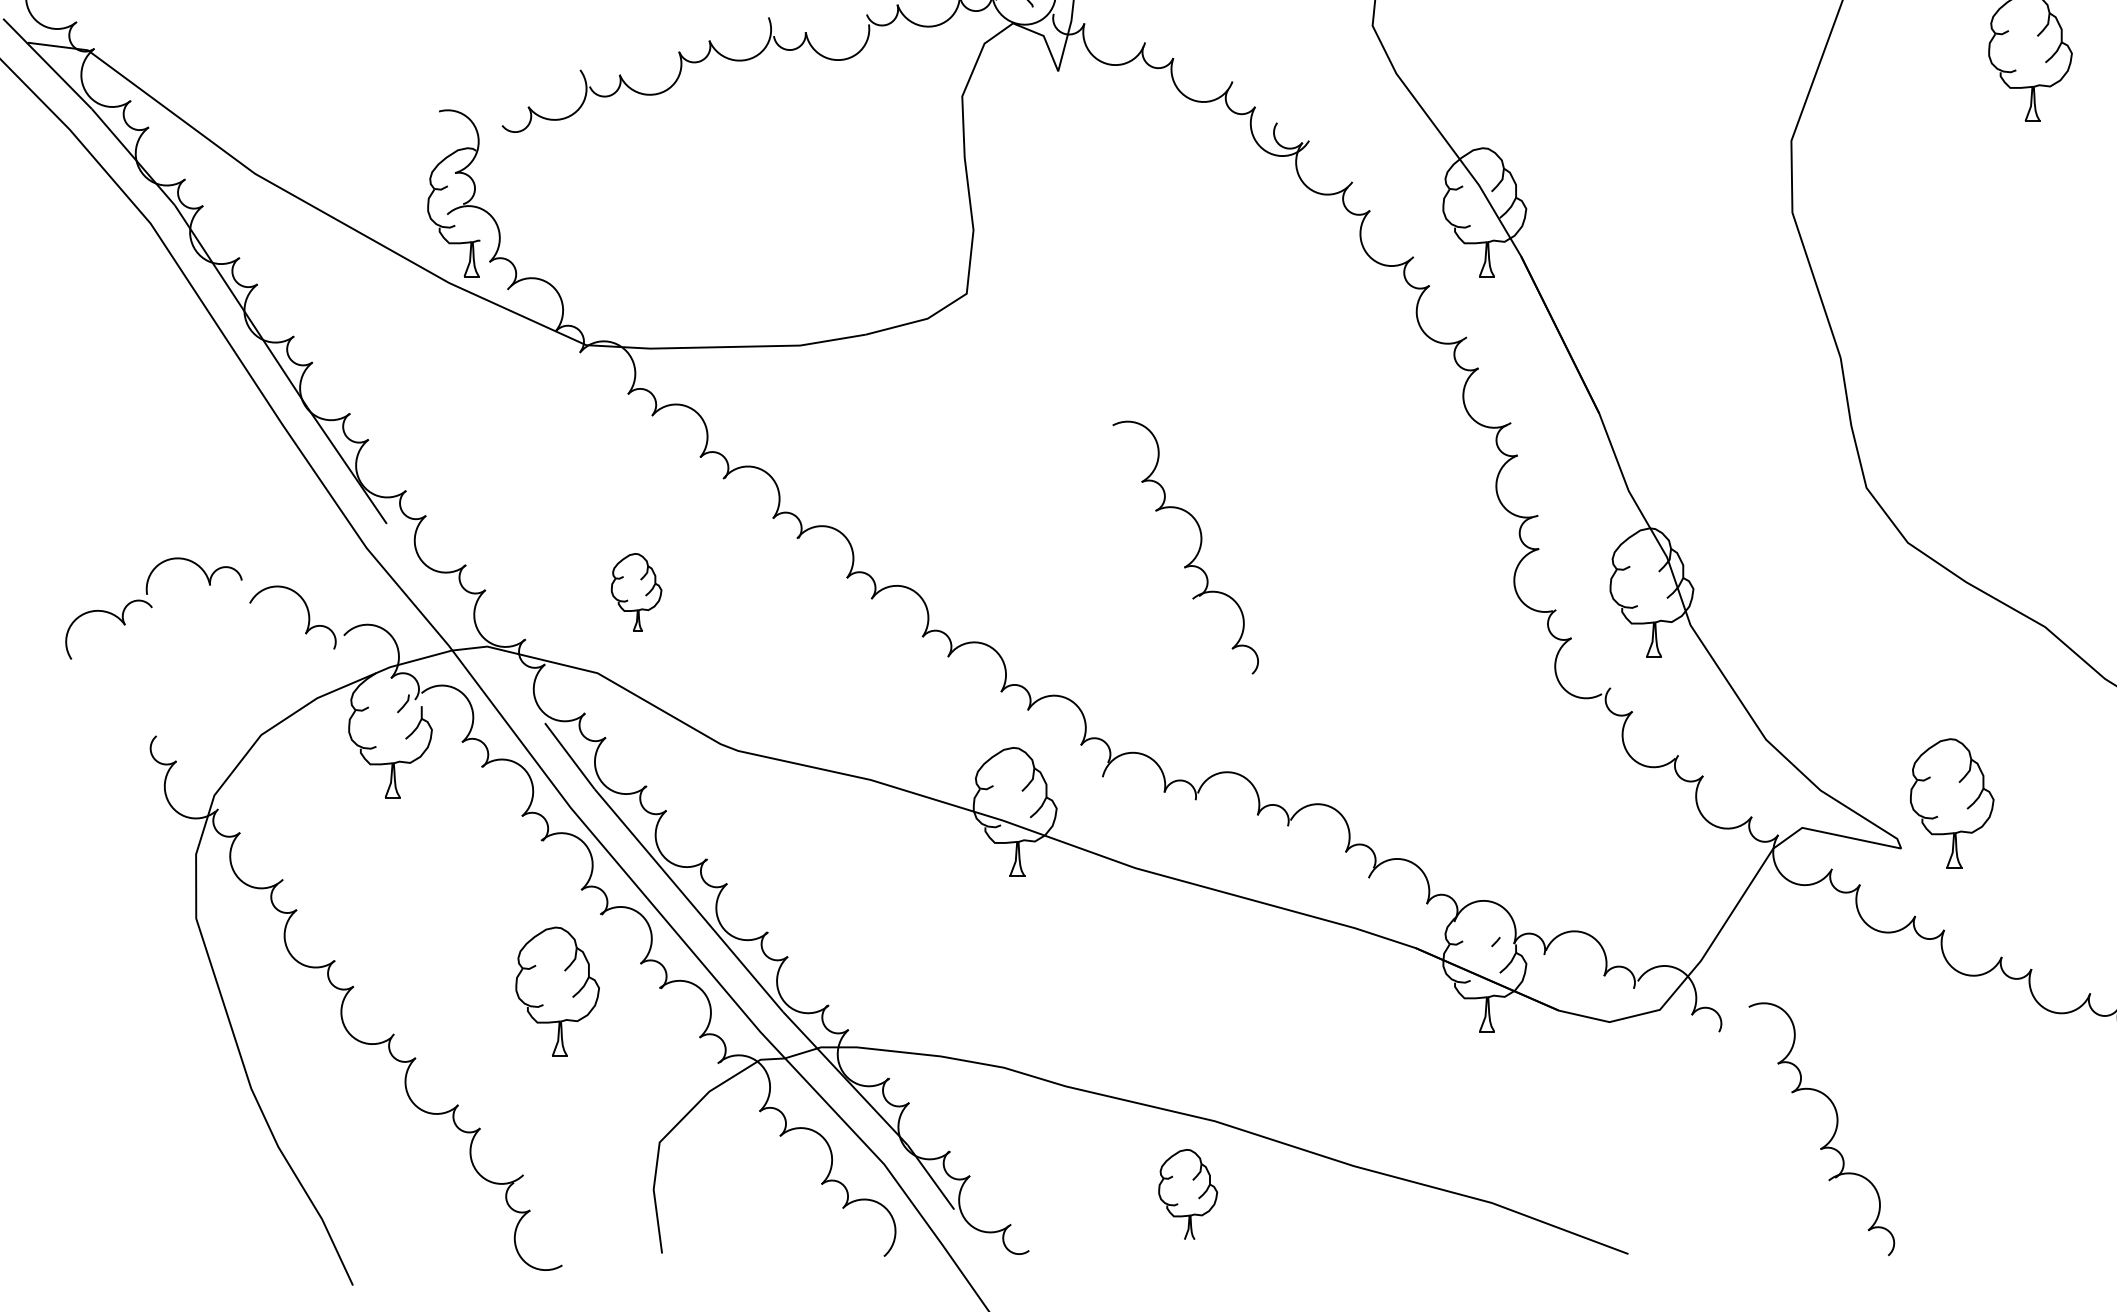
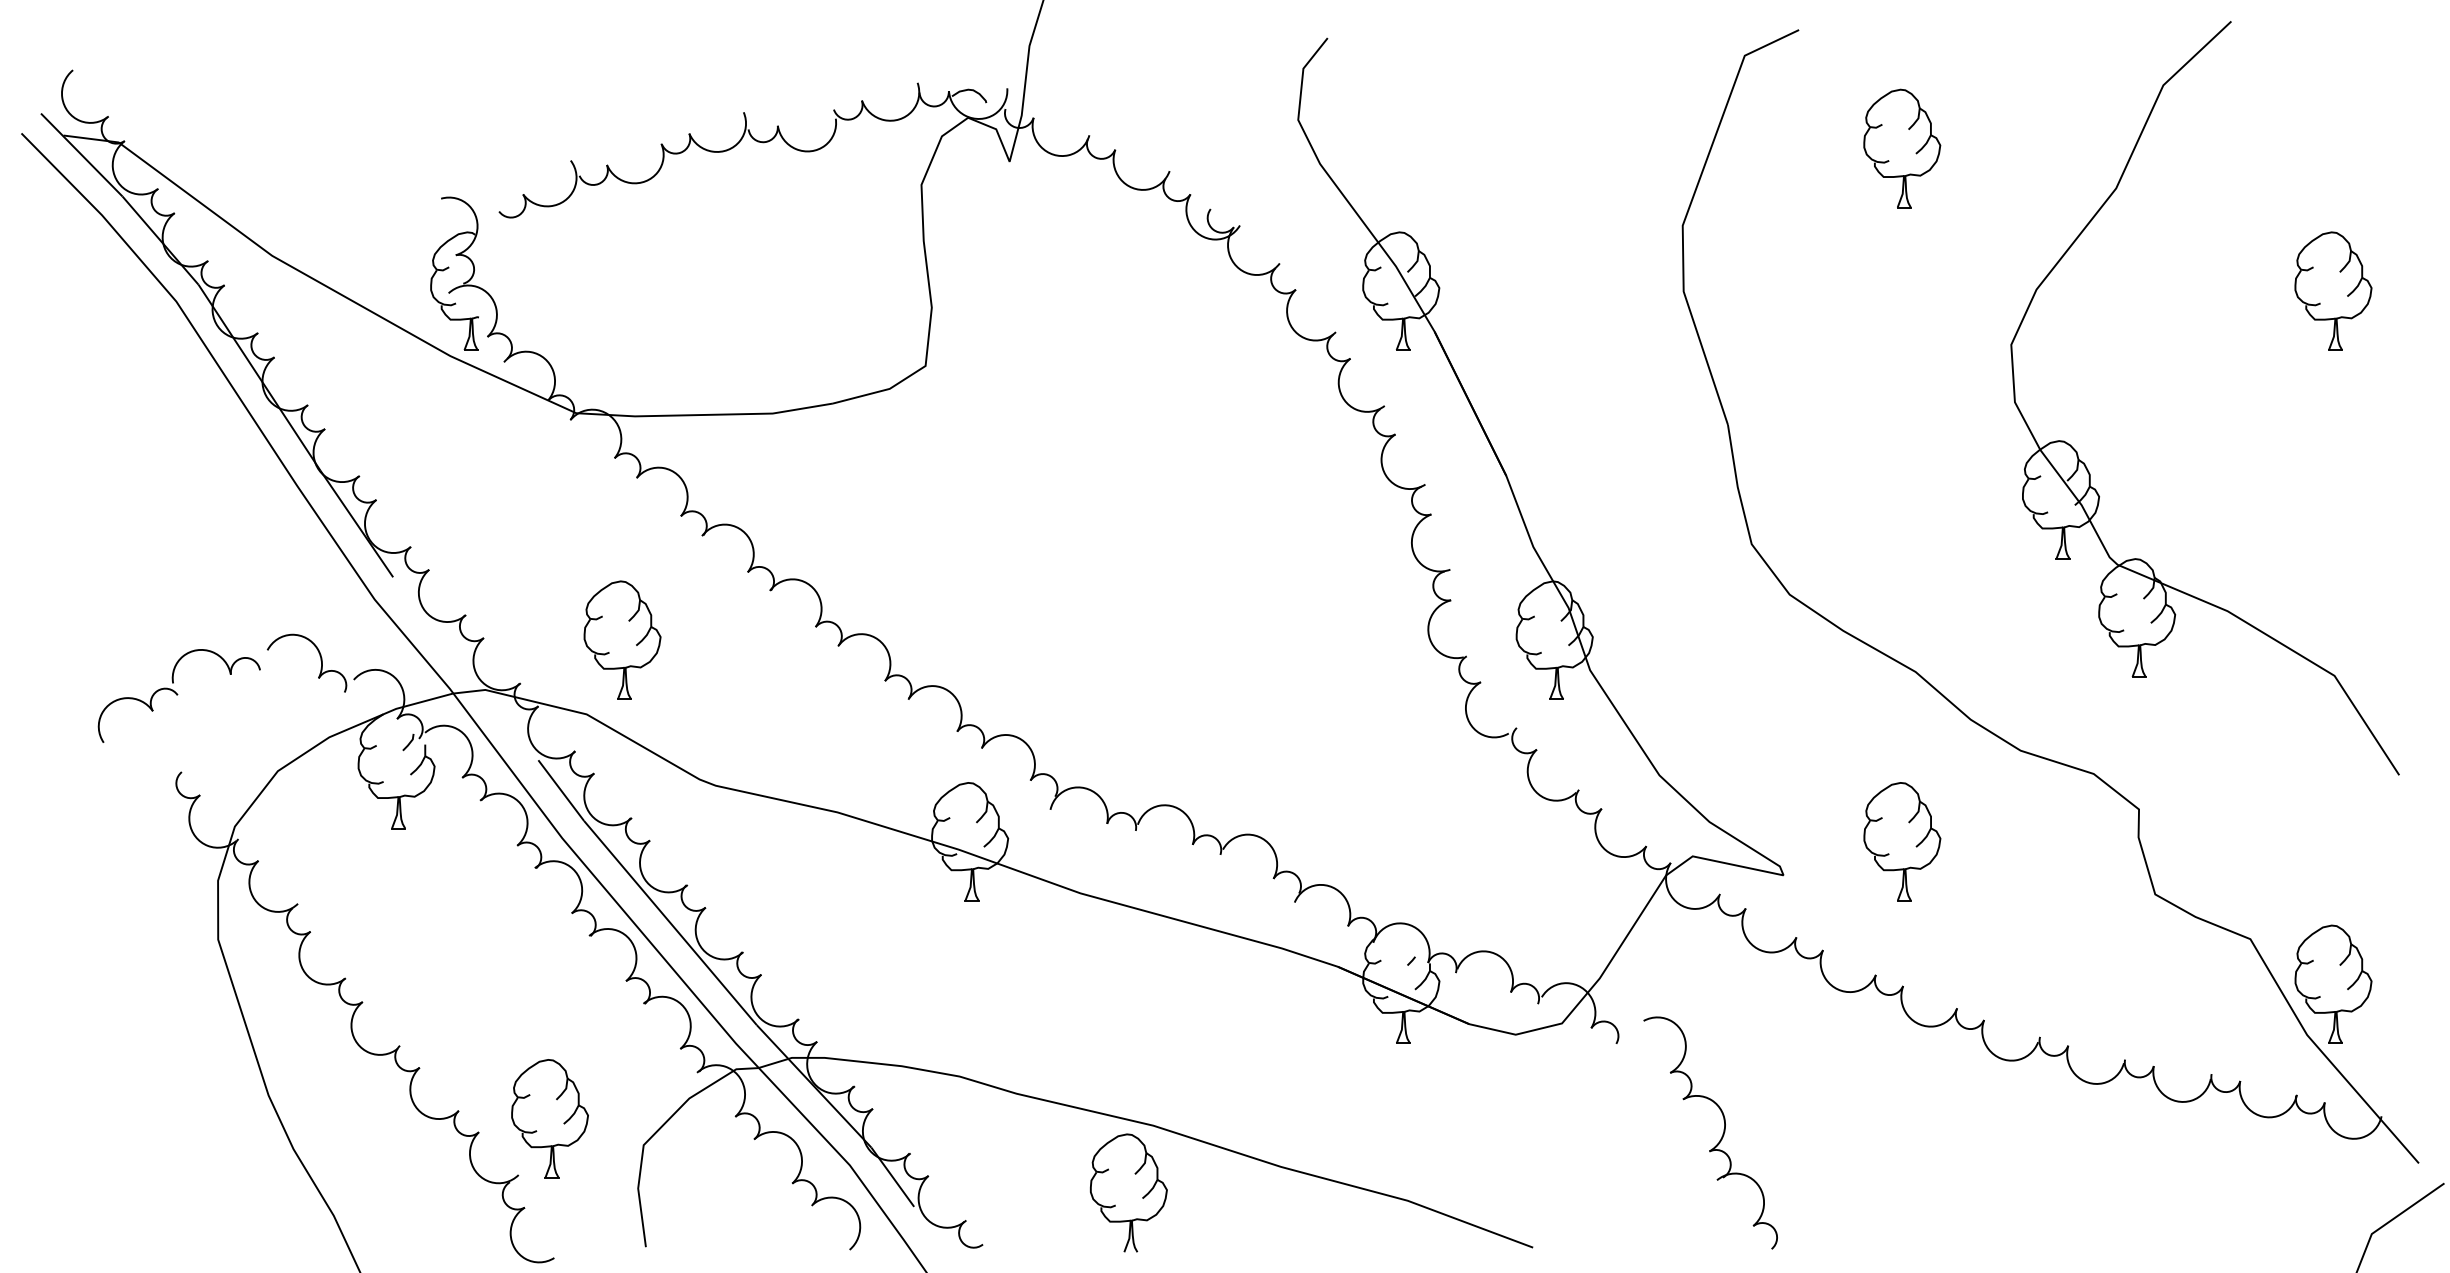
part: (1196, 553) -> (1136, 604), removed
part: (636, 591) -> (622, 639), size x1.67
part: (152, 607) -> (178, 695), moved
part: (1952, 802) -> (1902, 841), moved
part: (557, 991) -> (549, 1118), moved
part: (1187, 1193) -> (1128, 1192), size x1.43

